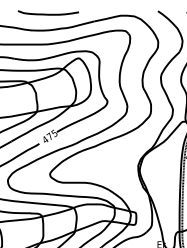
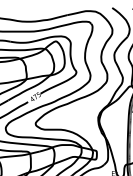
curve: (47, 13) -> (33, 9), removed

